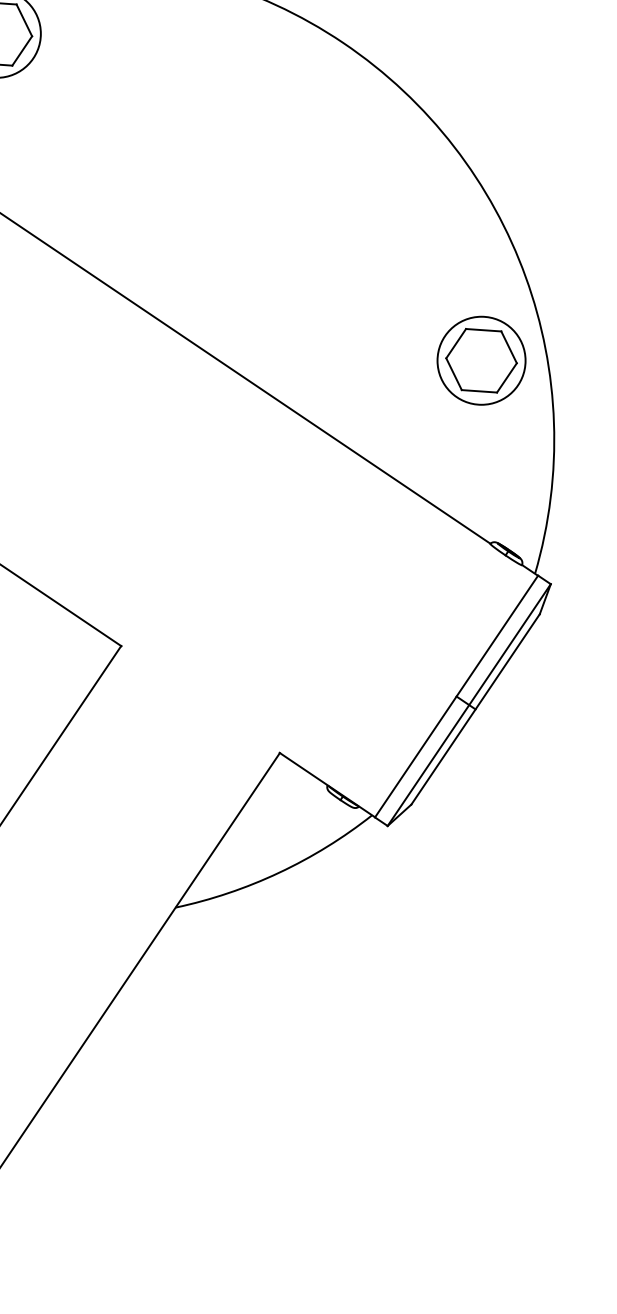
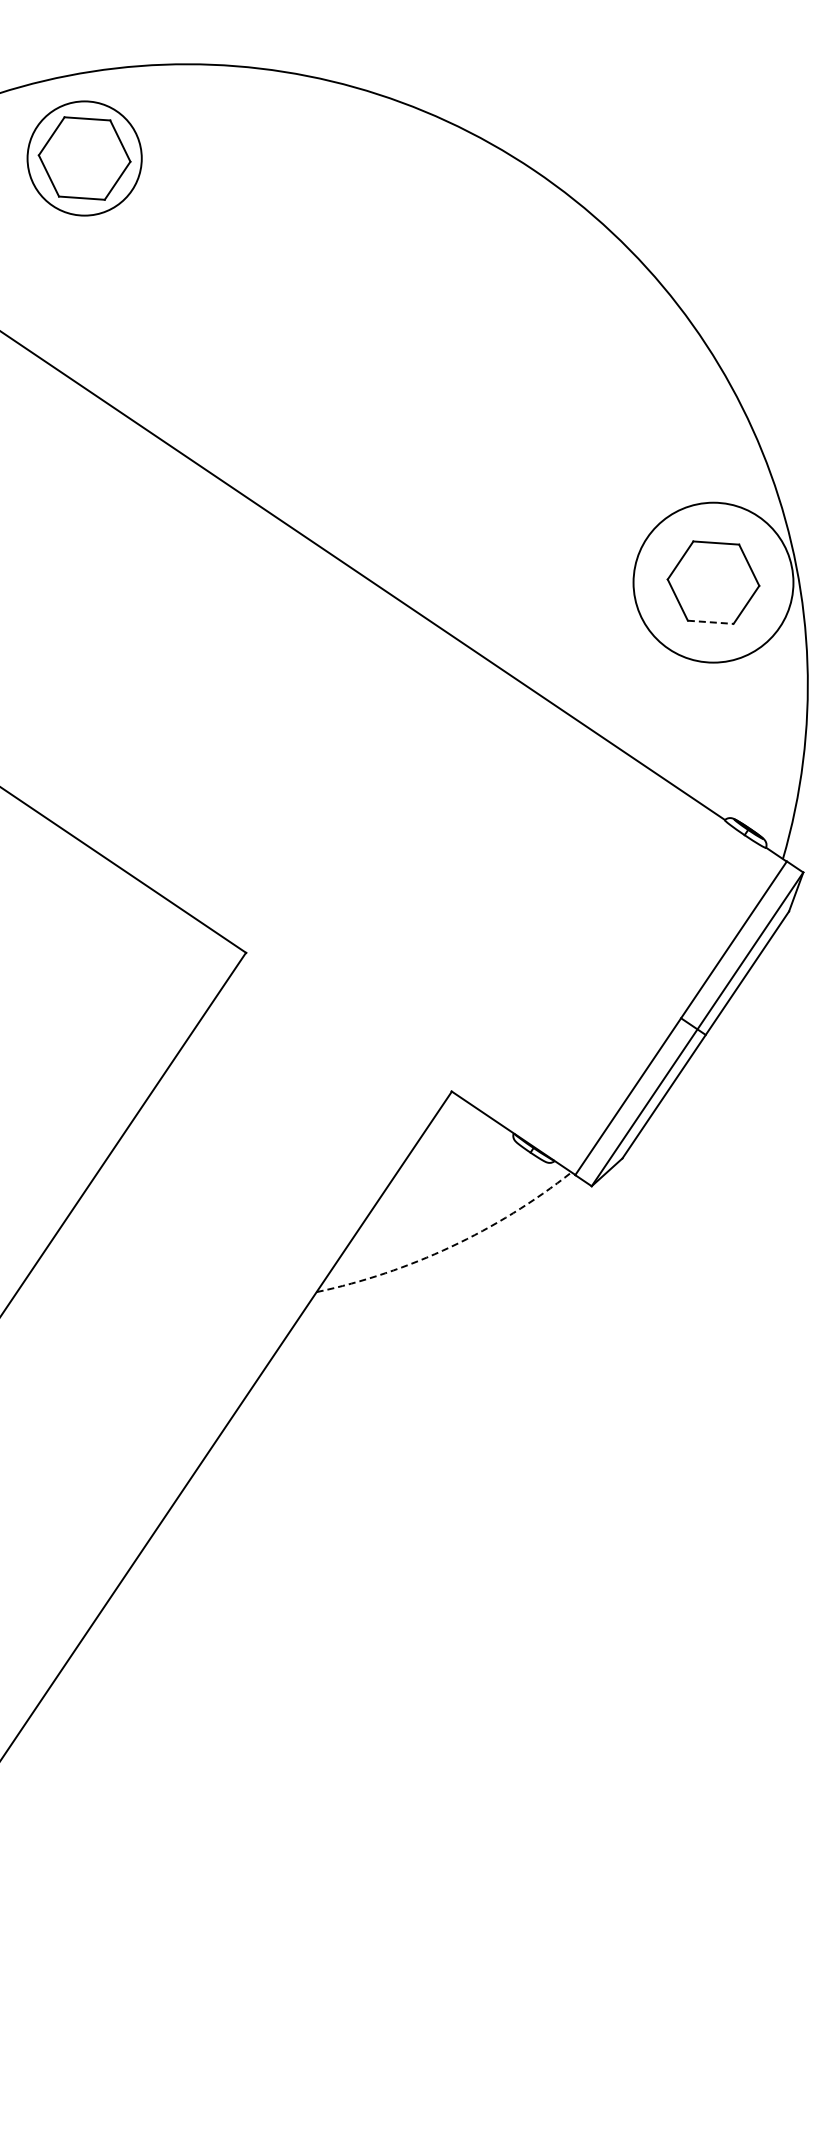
circle: (481, 360) -> (713, 582), size x1.4
line: (479, 391) -> (710, 622), solid -> dashed
arc: (279, 872) -> (451, 1246), solid -> dashed

